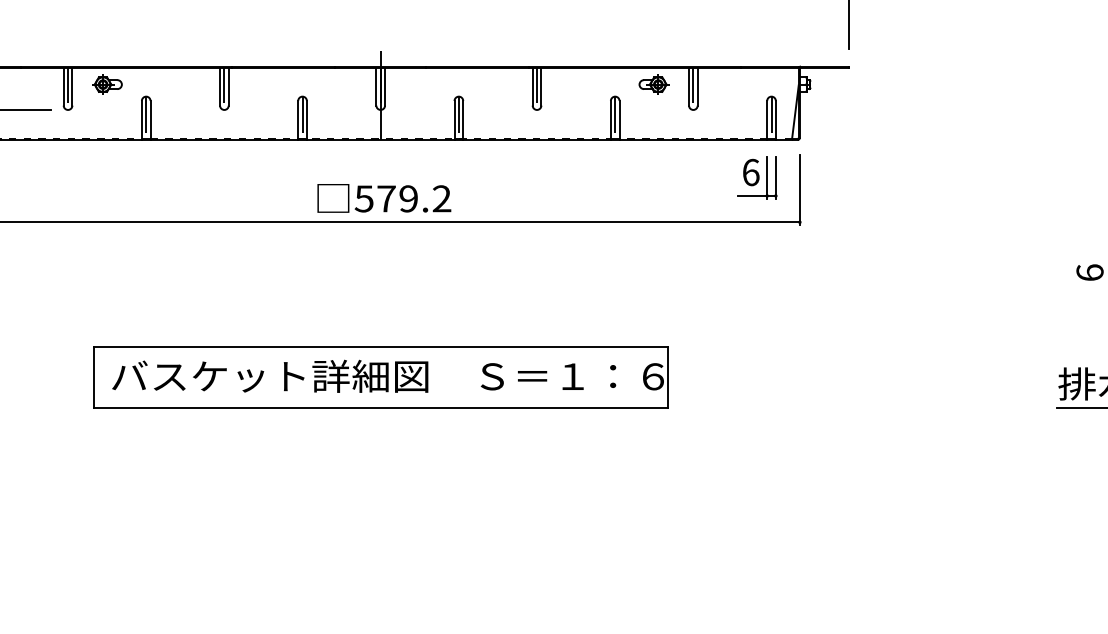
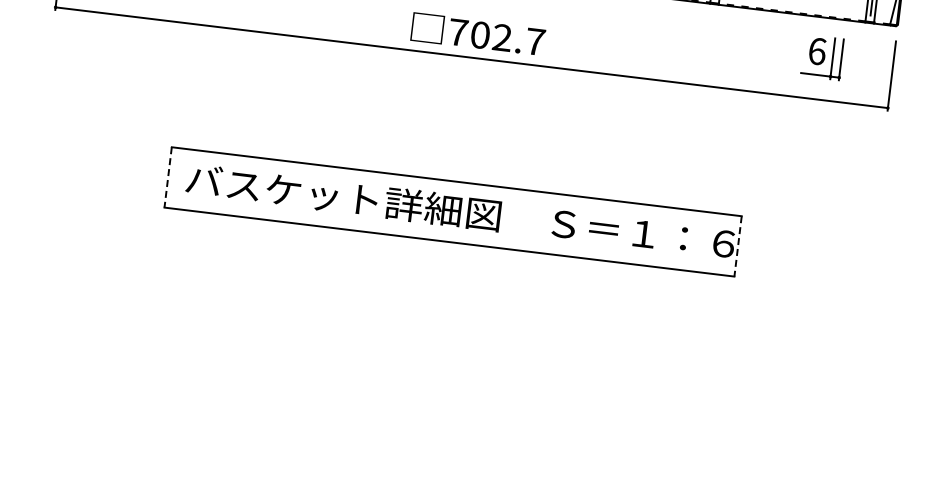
part: (757, 177) -> (823, 57), moved
text: (402, 198) -> (496, 36), 579.2 -> 702.7
line: (93, 378) -> (167, 178), solid -> dashed
line: (667, 378) -> (737, 247), solid -> dashed

